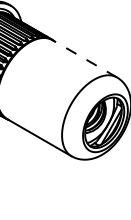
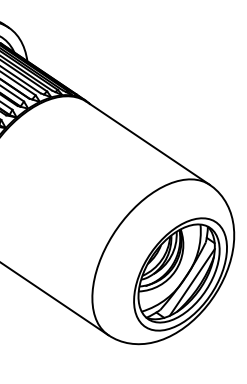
line: (84, 58) -> (147, 142), dashed -> solid

